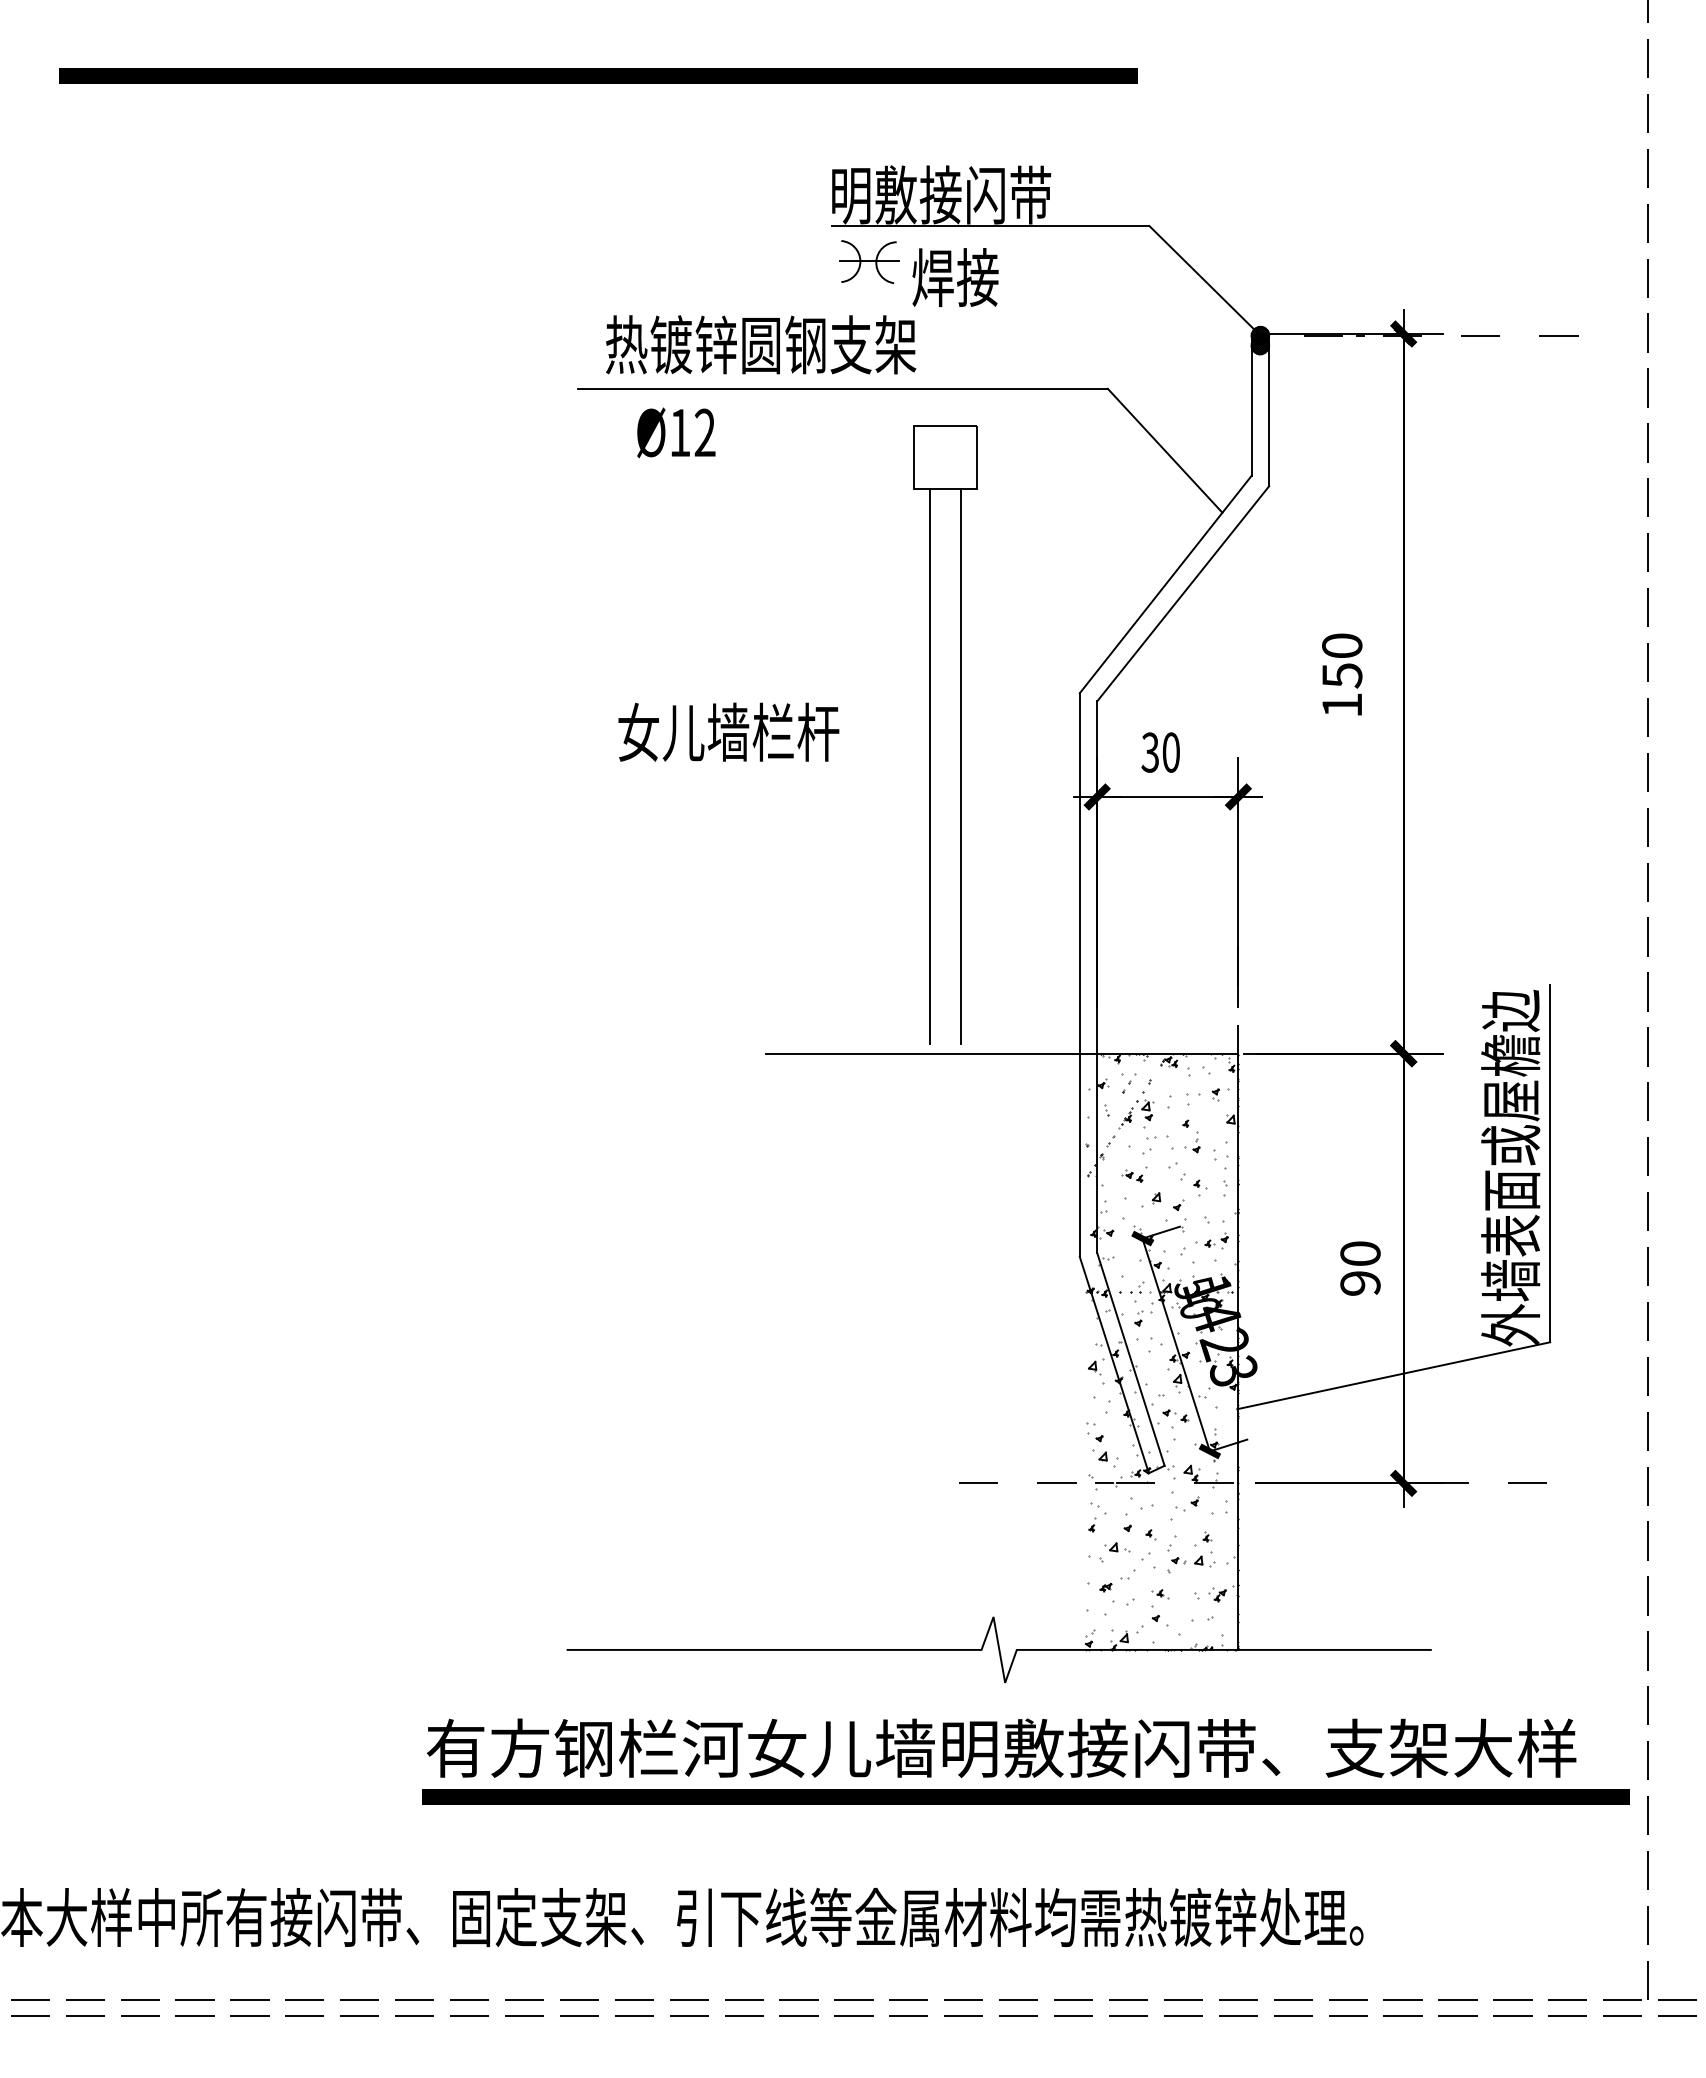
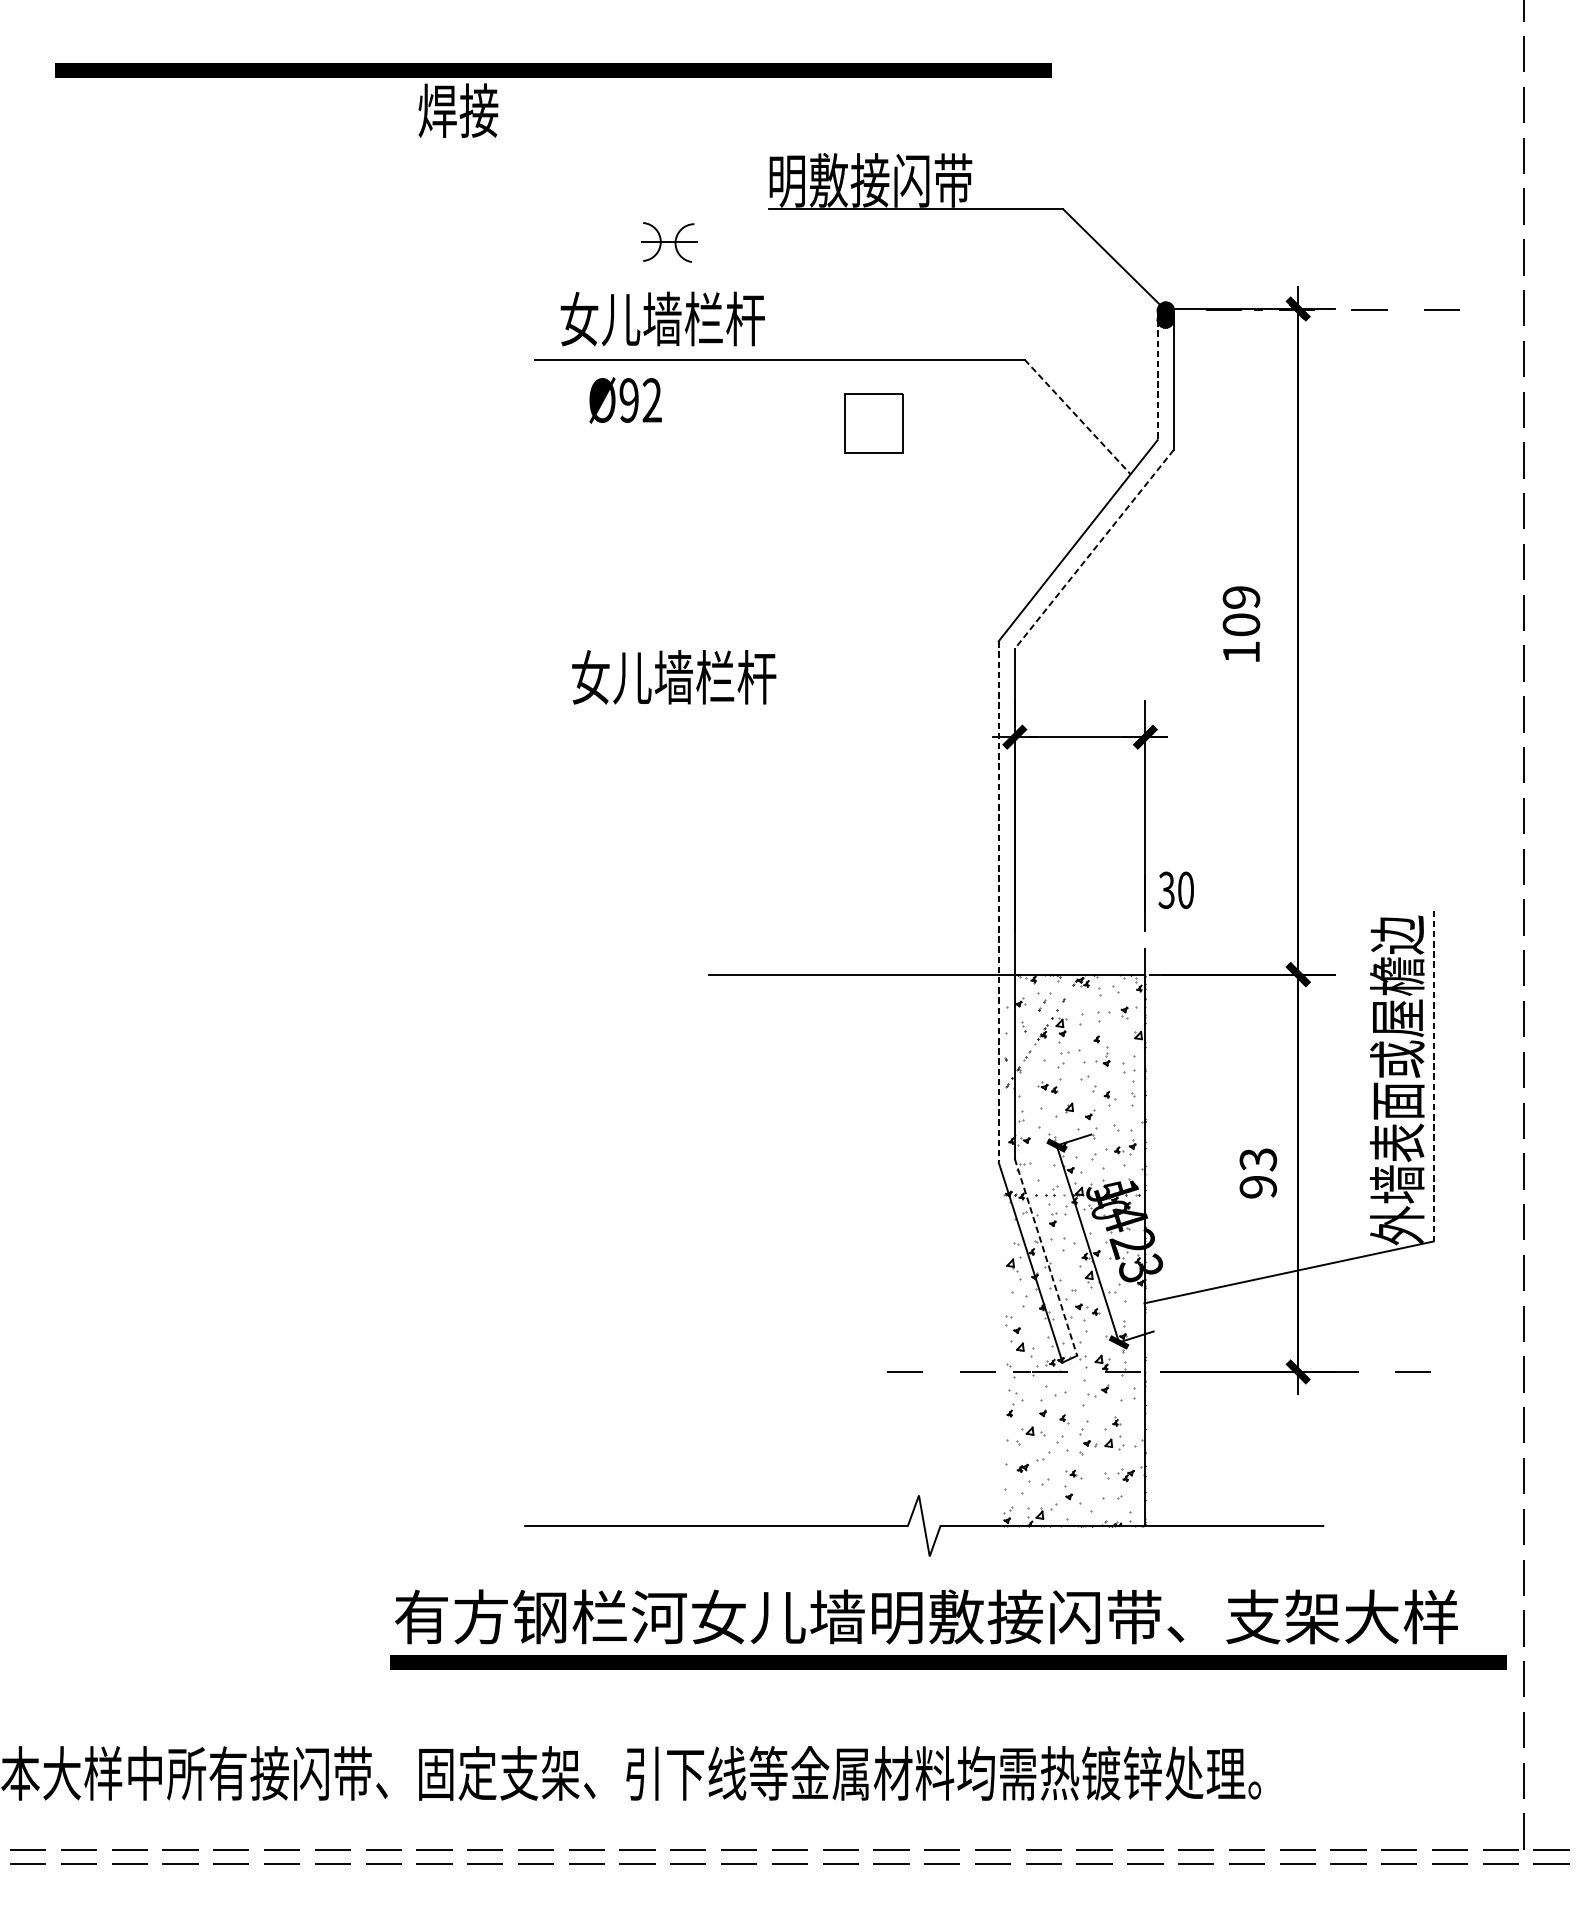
part: (869, 261) -> (669, 241), moved
text: (955, 277) -> (458, 110), moved
text: (761, 344) -> (704, 318), 热镀锌圆钢支架 -> 女儿墙栏杆
line: (1251, 405) -> (1157, 375), solid -> dashed
text: (679, 432) -> (628, 400), Ø12 -> Ø92
line: (1165, 451) -> (1078, 417), solid -> dashed
line: (1183, 593) -> (1094, 549), solid -> dashed
text: (1342, 660) -> (1241, 610), 150 -> 109
text: (1160, 752) -> (1176, 890), moved
line: (929, 766) -> (859, 708), removed
line: (960, 766) -> (888, 708), removed
line: (1079, 975) -> (998, 902), solid -> dashed
line: (1550, 1163) -> (1434, 1076), solid -> dashed
text: (1360, 1253) -> (1258, 1159), 90 -> 93
line: (1130, 1359) -> (1045, 1257), solid -> dashed

